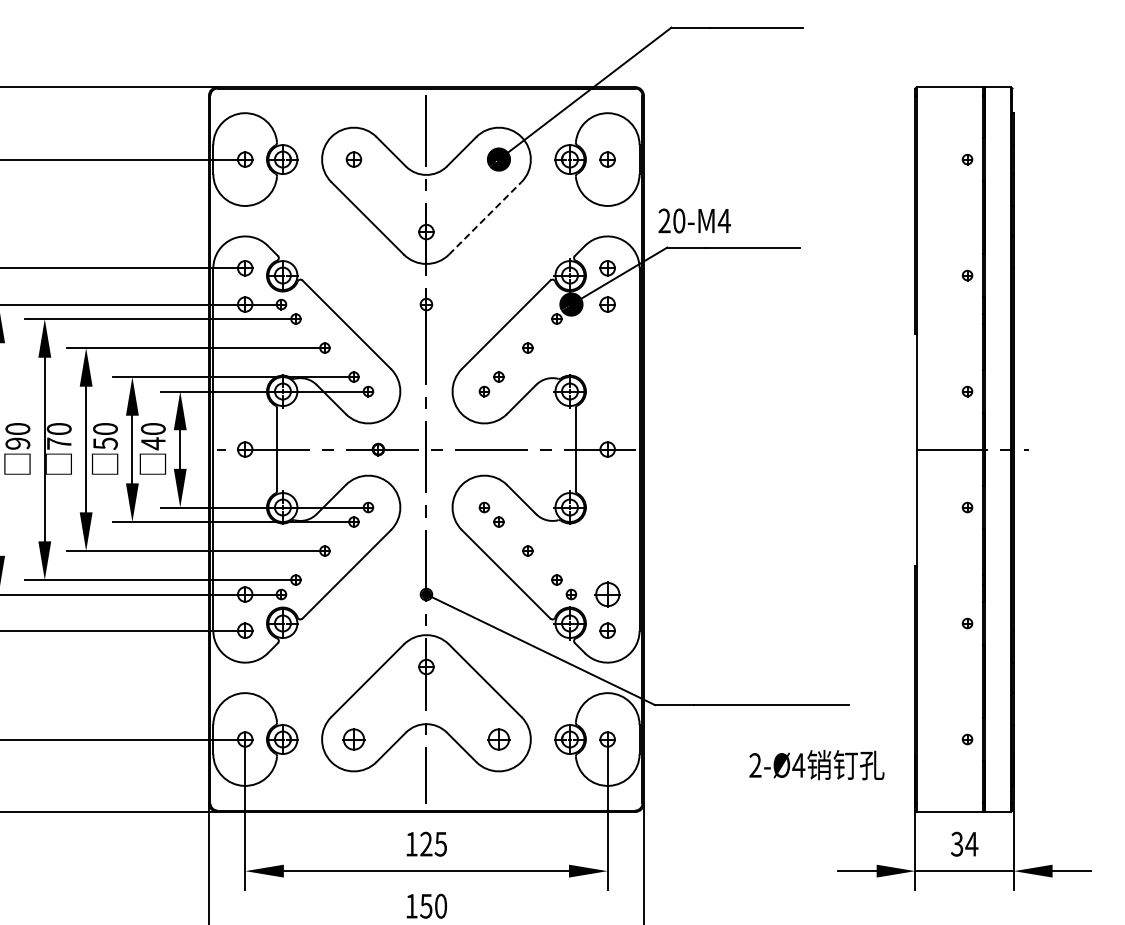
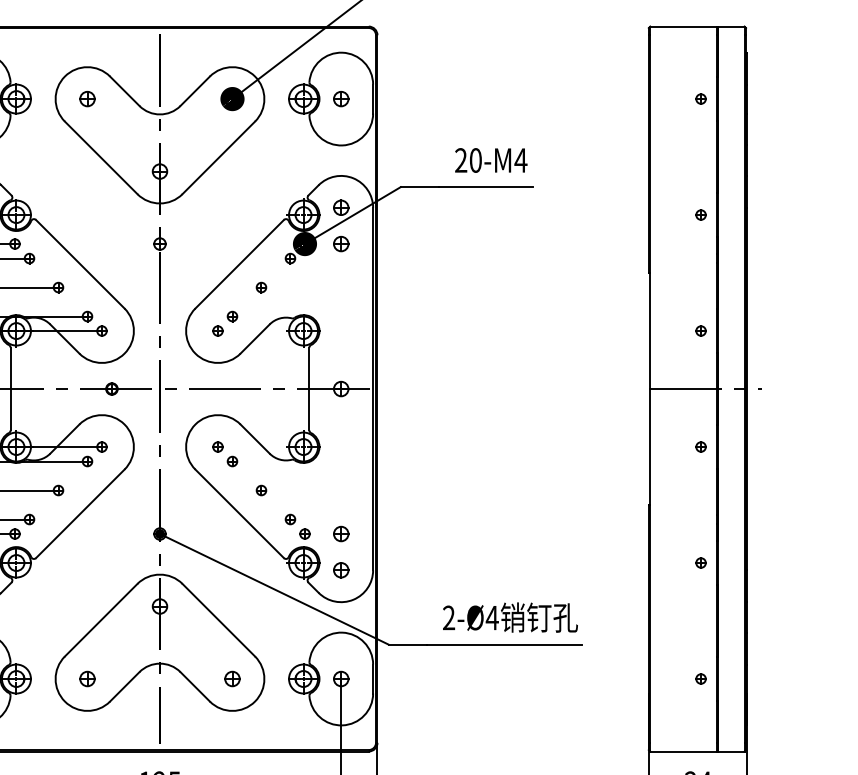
line: (485, 218) -> (219, 158), dashed -> solid
text: (694, 220) -> (491, 160), moved
part: (607, 594) -> (341, 534), size x0.62
part: (353, 739) -> (87, 679), size x0.71
part: (498, 739) -> (232, 679), size x0.71
text: (816, 765) -> (510, 618), moved

